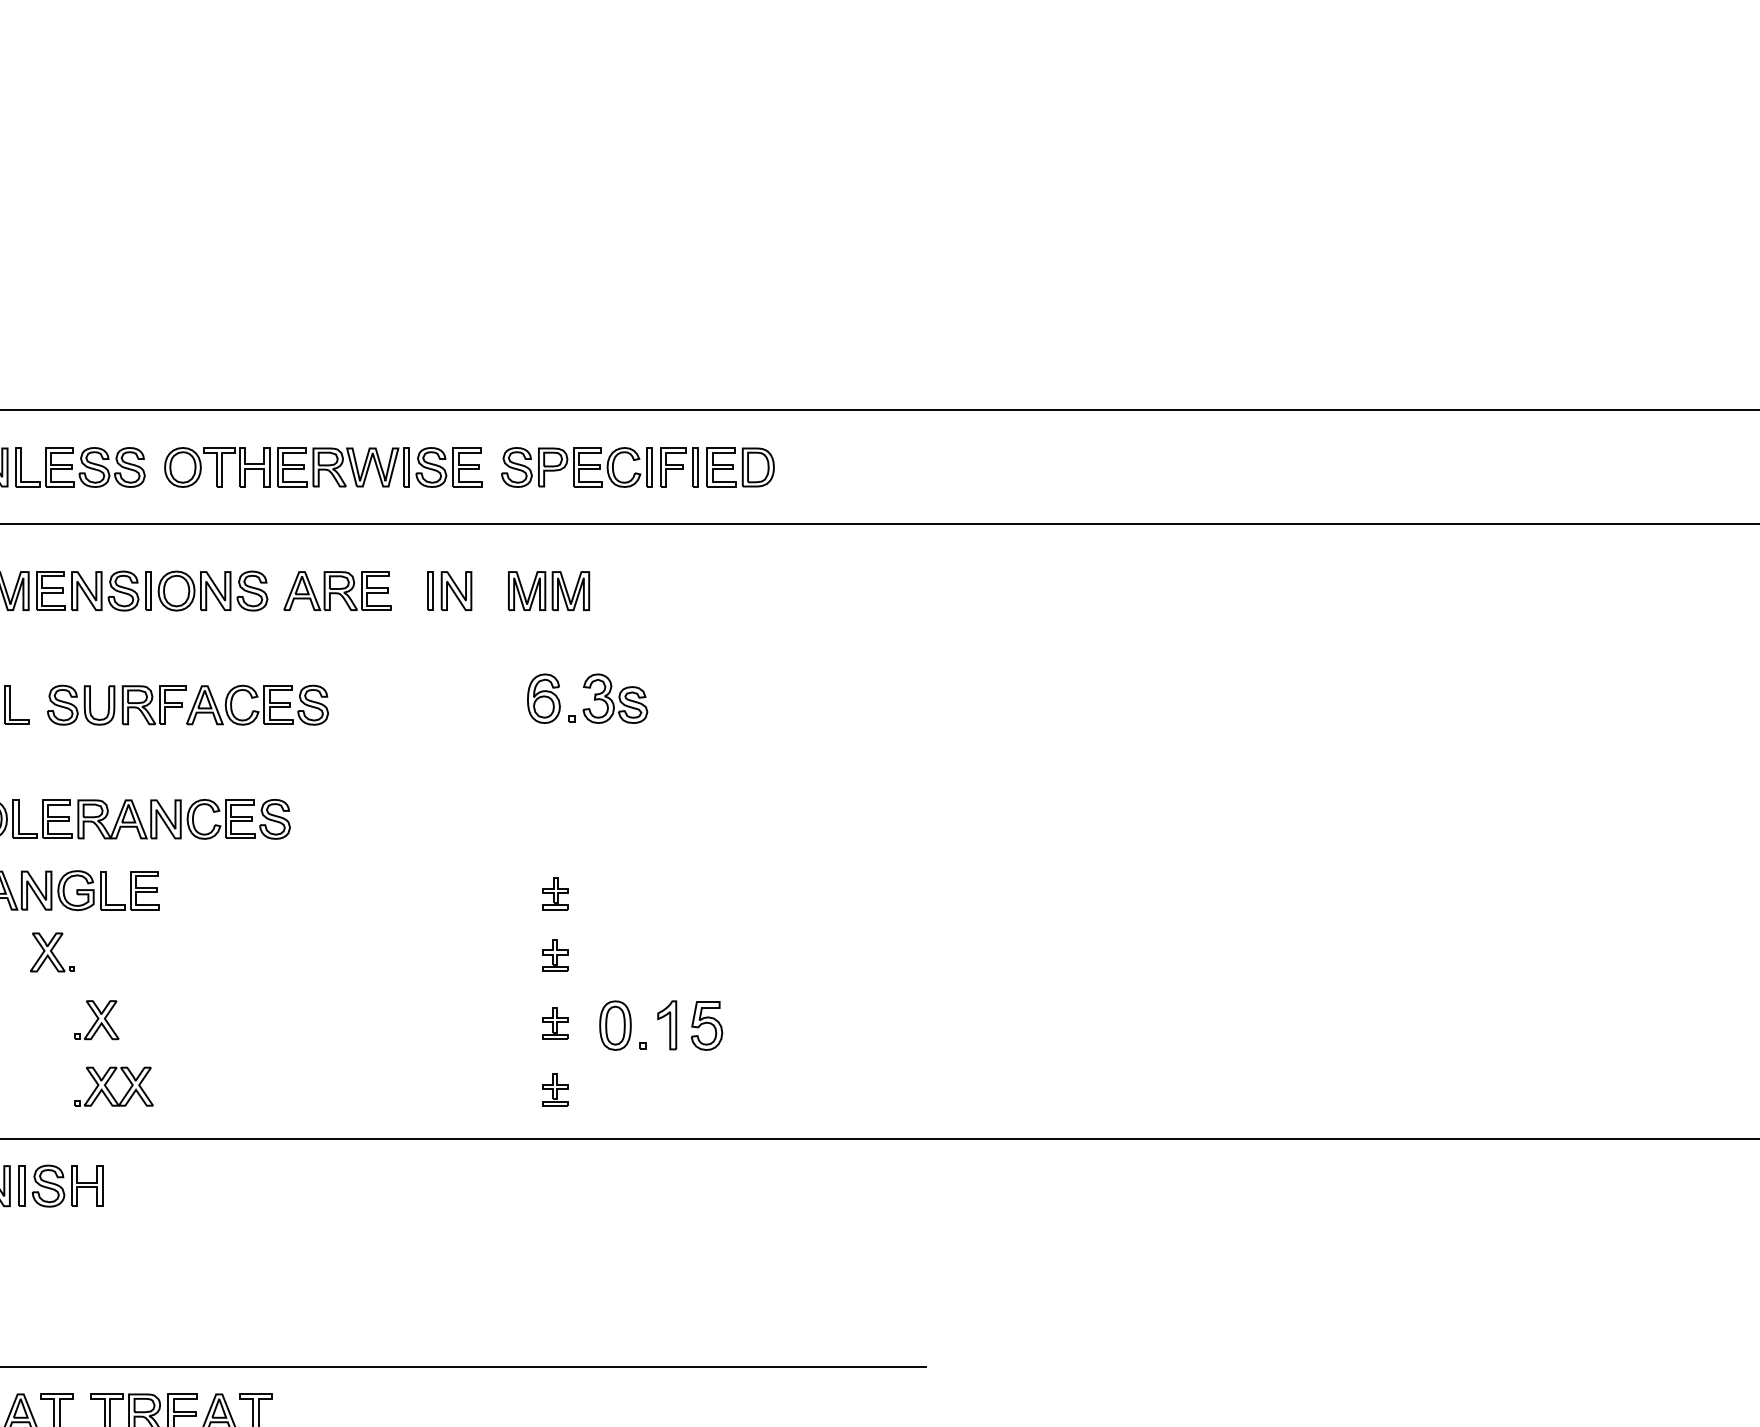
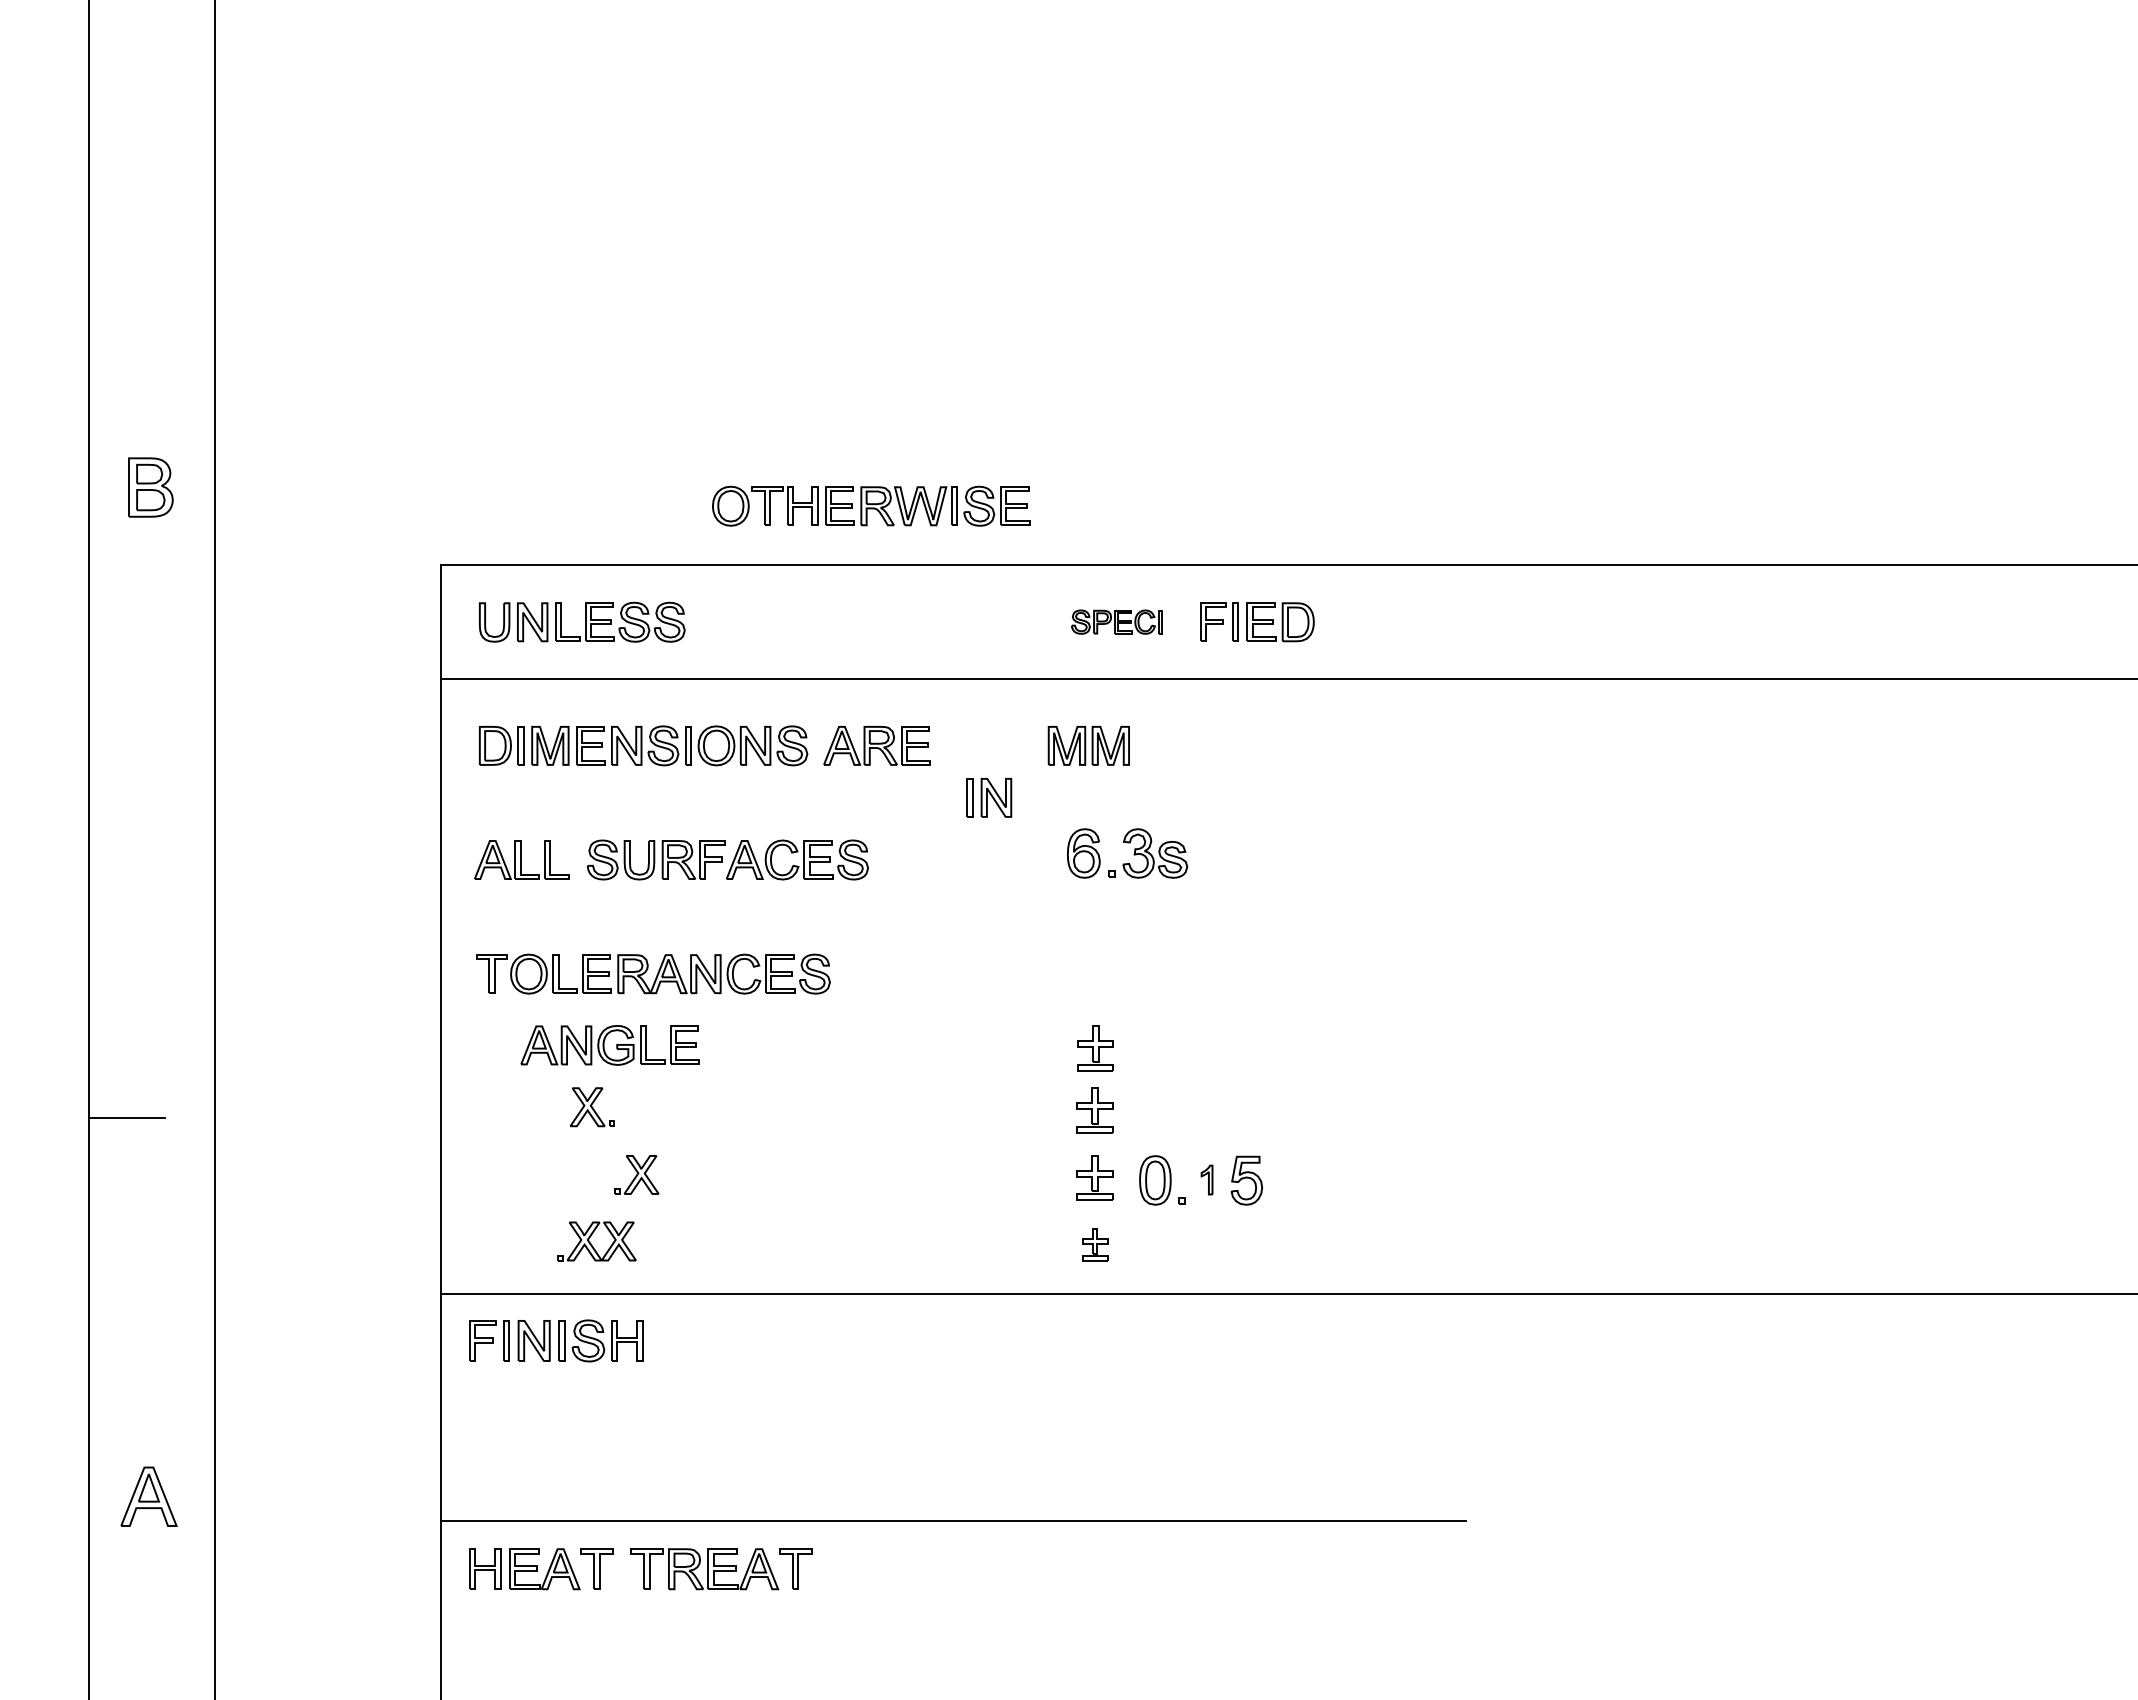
part: (323, 466) -> (871, 505), moved
part: (576, 466) -> (1116, 621), size x0.6
part: (449, 590) -> (989, 797), moved
part: (555, 893) -> (1095, 1048), size x1.4
part: (555, 955) -> (1095, 1110), size x1.4
part: (555, 1022) -> (1095, 1177), size x1.4
part: (666, 1024) -> (1206, 1179), size x0.6
part: (113, 1086) -> (596, 1241), moved

